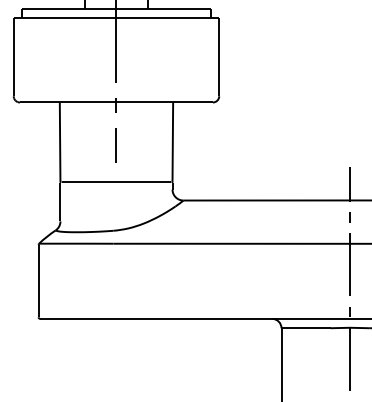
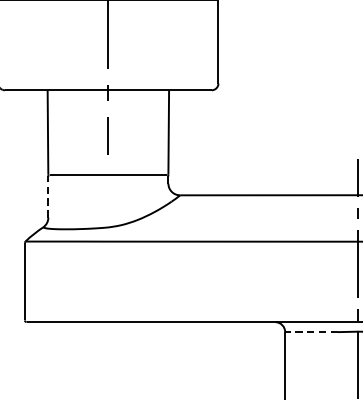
line: (60, 201) -> (48, 196), solid -> dashed
line: (306, 328) -> (311, 332), solid -> dashed

